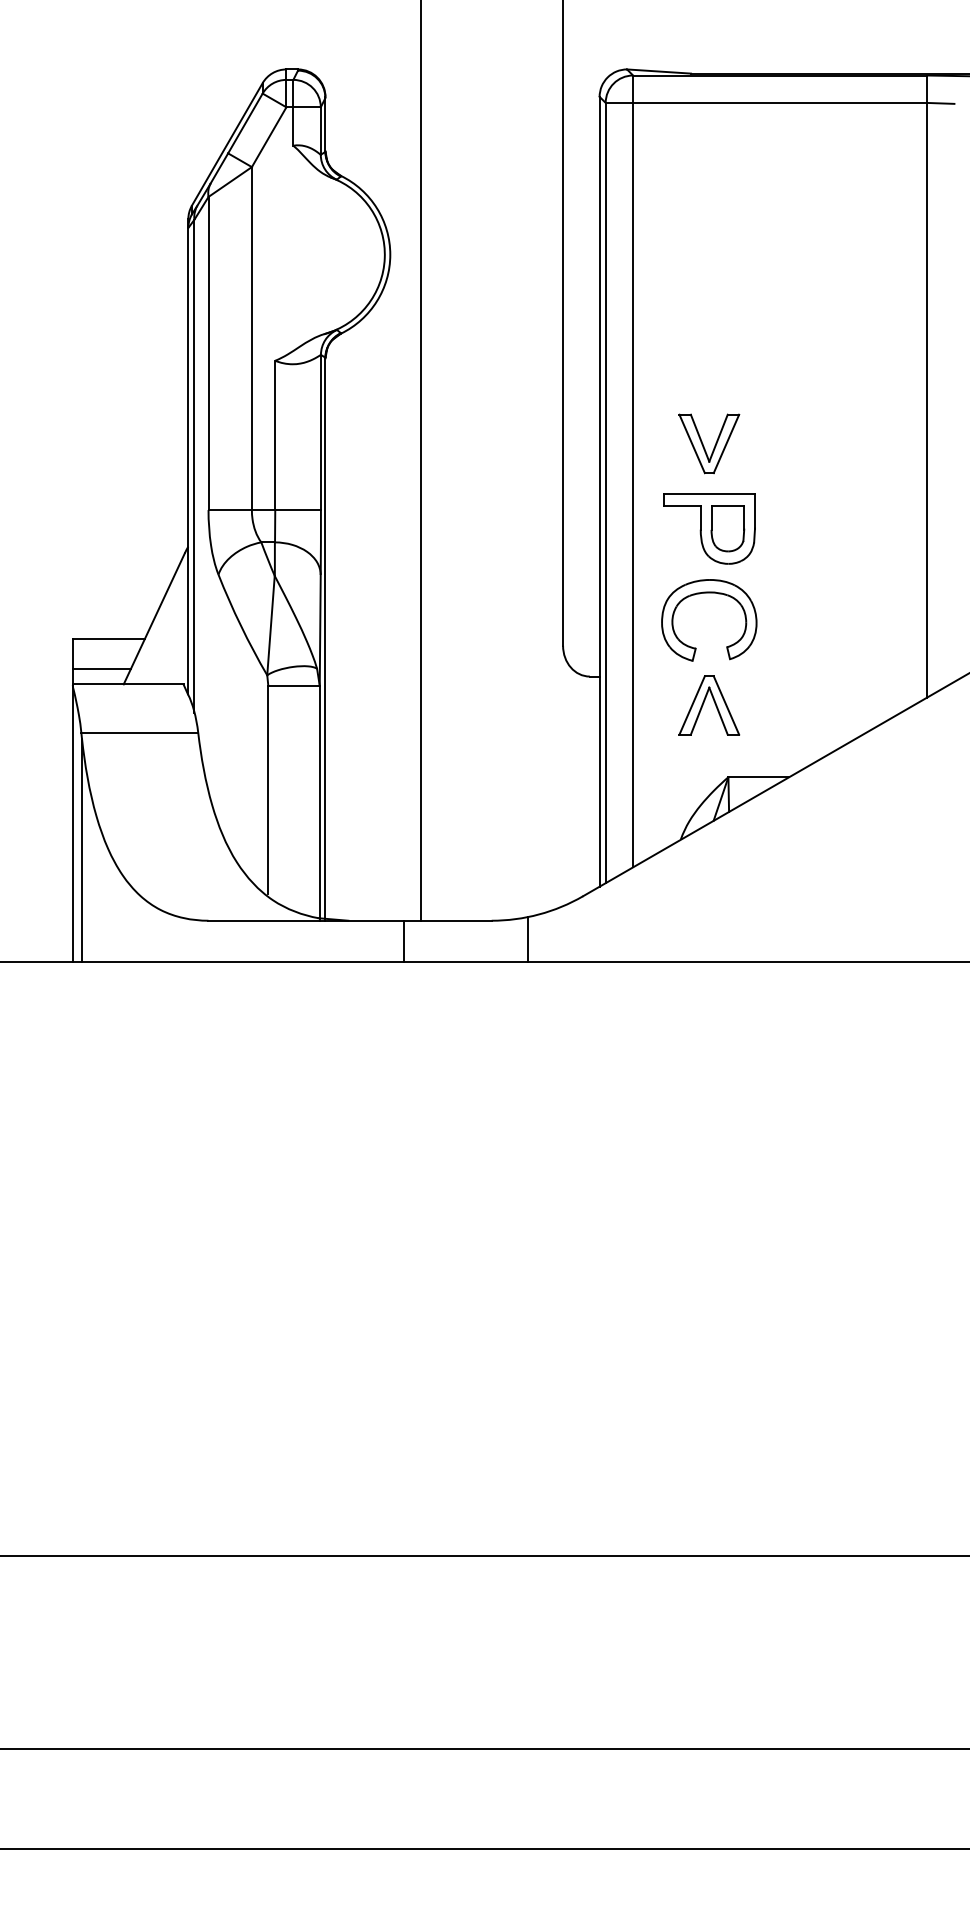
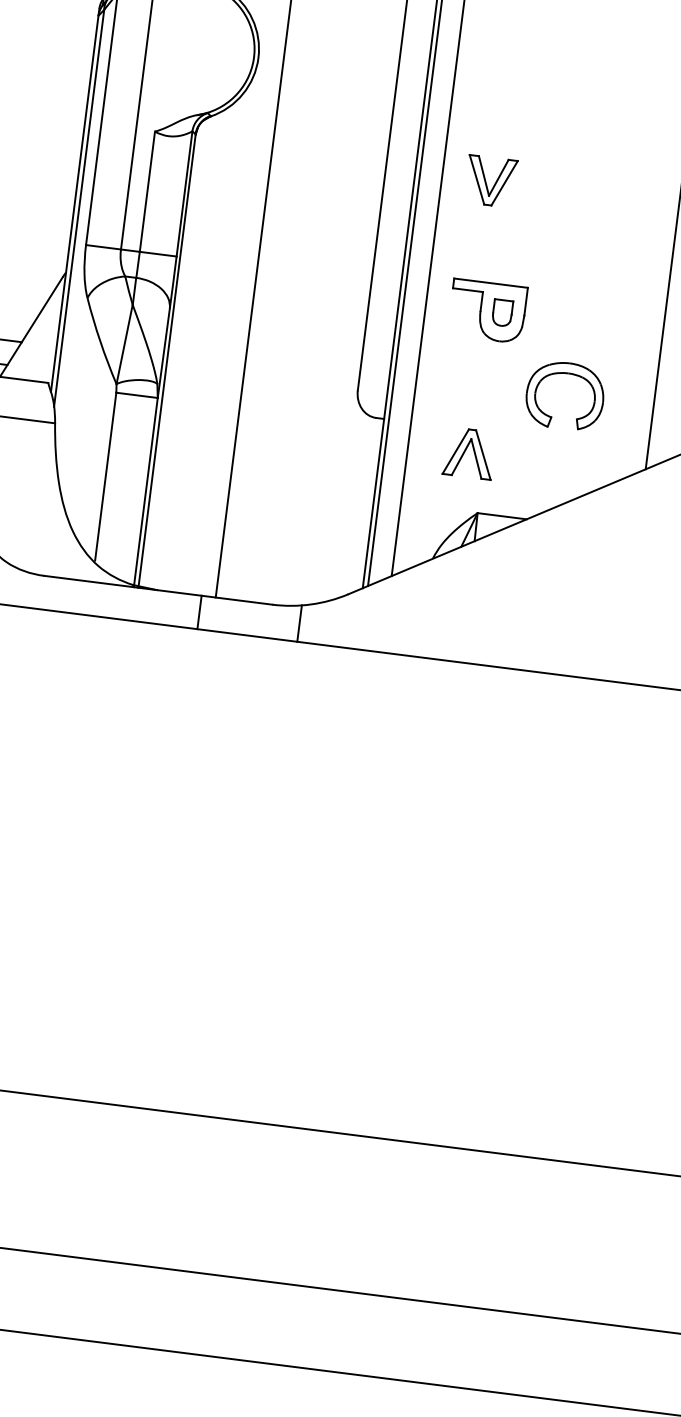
part: (709, 443) -> (491, 181), moved
part: (727, 528) -> (502, 312), size x0.7
part: (709, 593) -> (568, 374), moved

